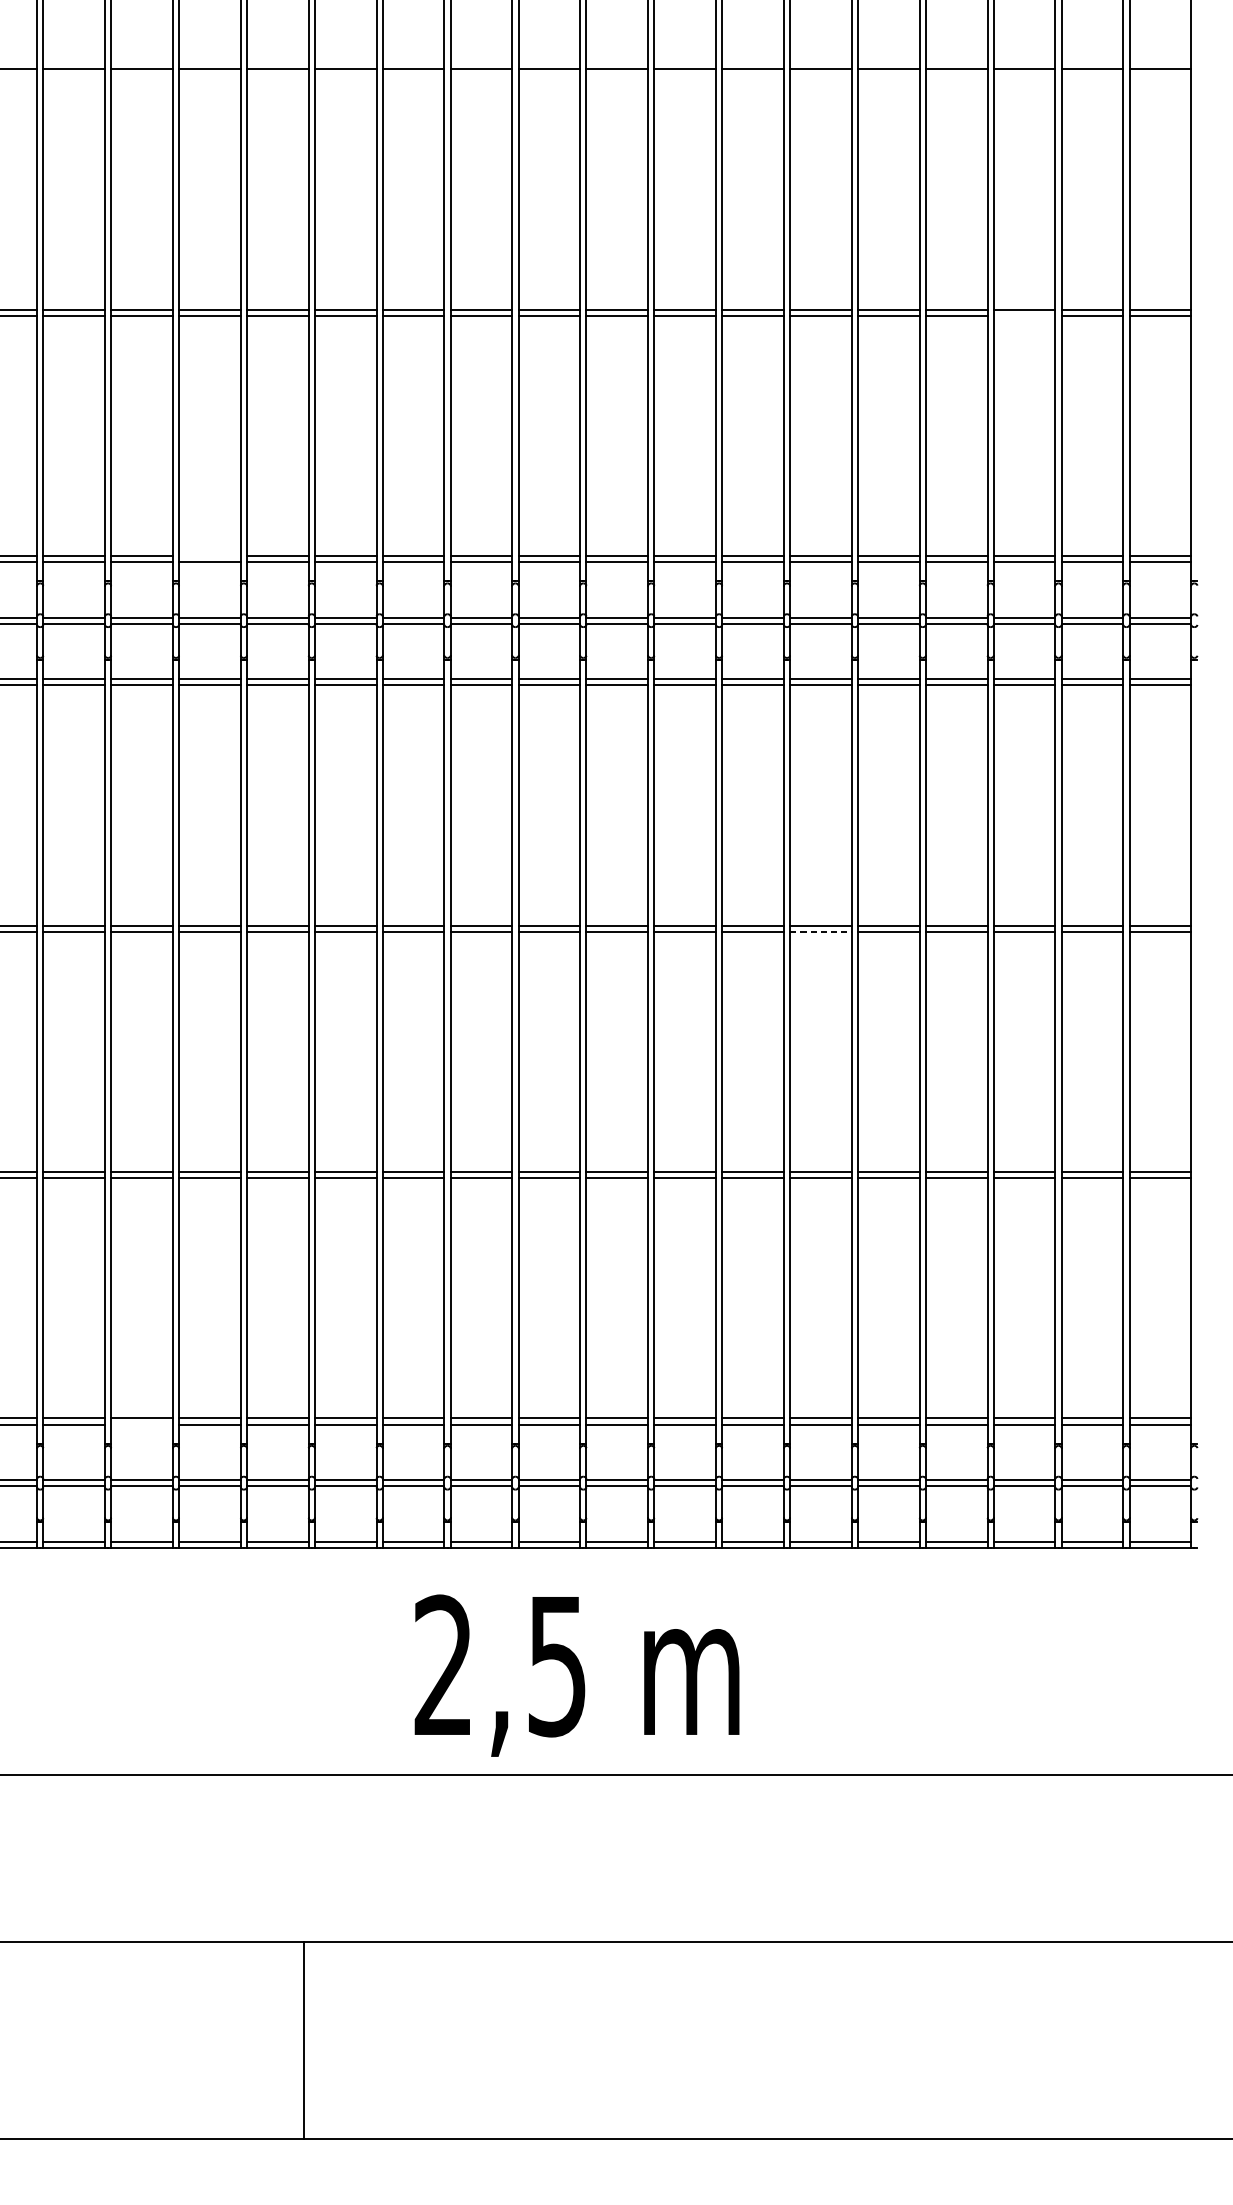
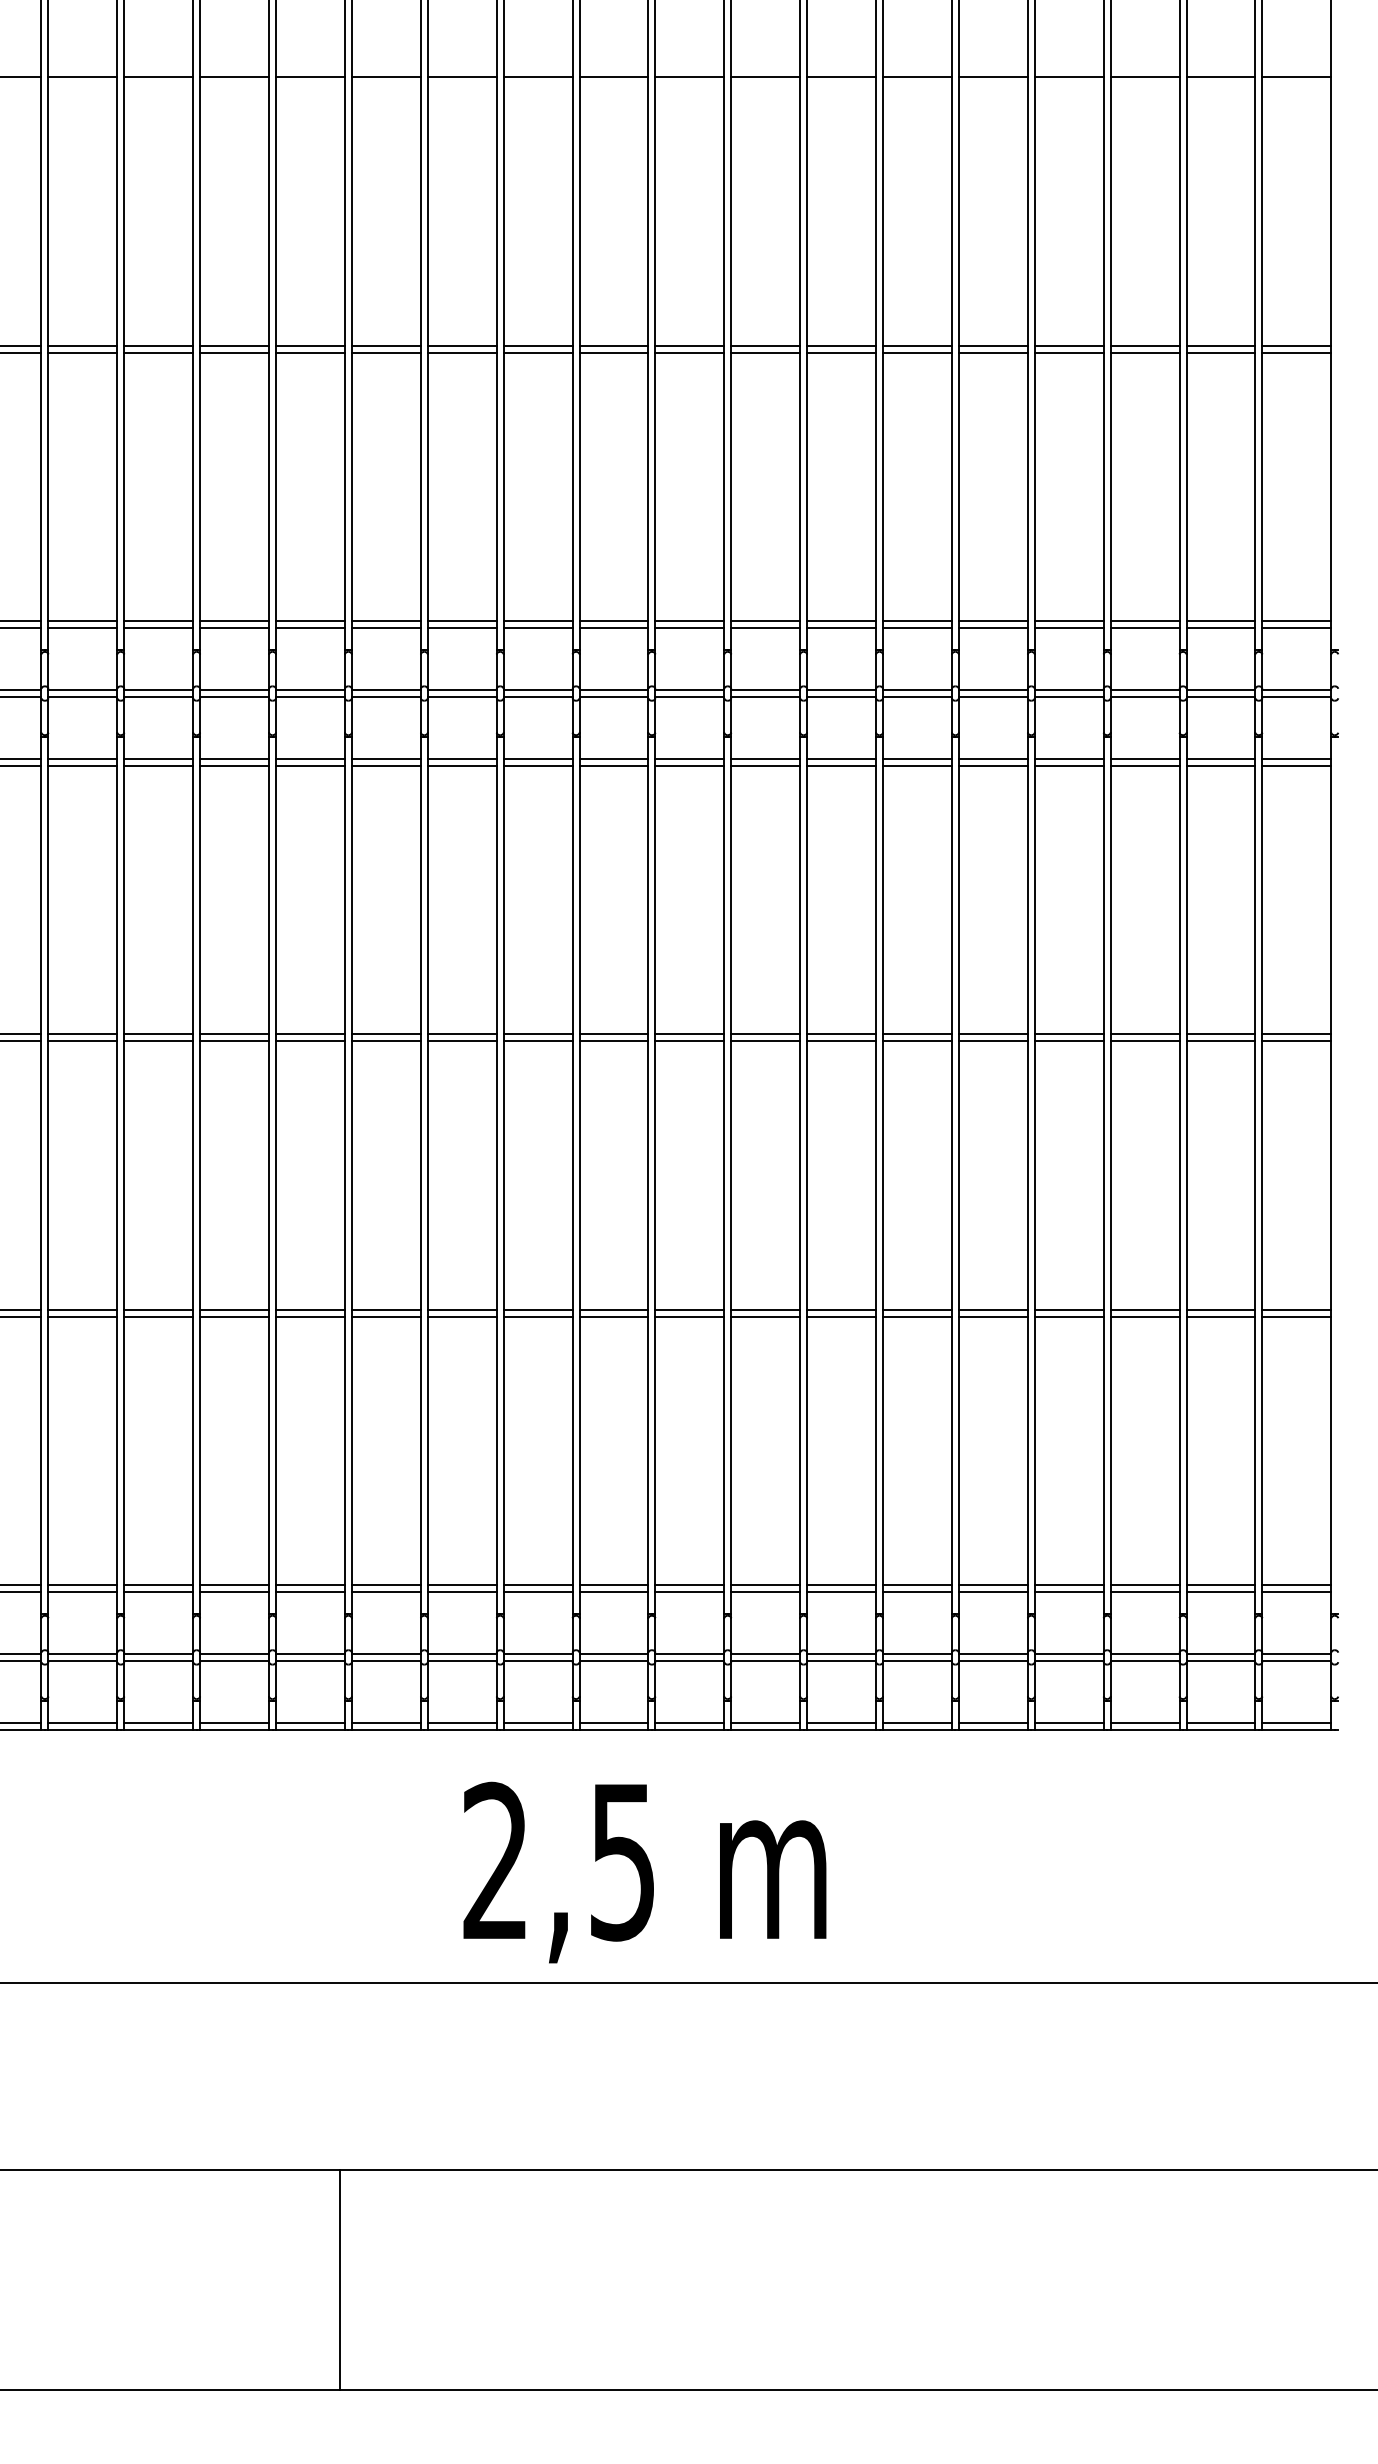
line: (1024, 315) -> (1144, 352), added
line: (209, 556) -> (234, 621), added
line: (820, 932) -> (917, 1041), dashed -> solid
line: (141, 1425) -> (158, 1592), added

